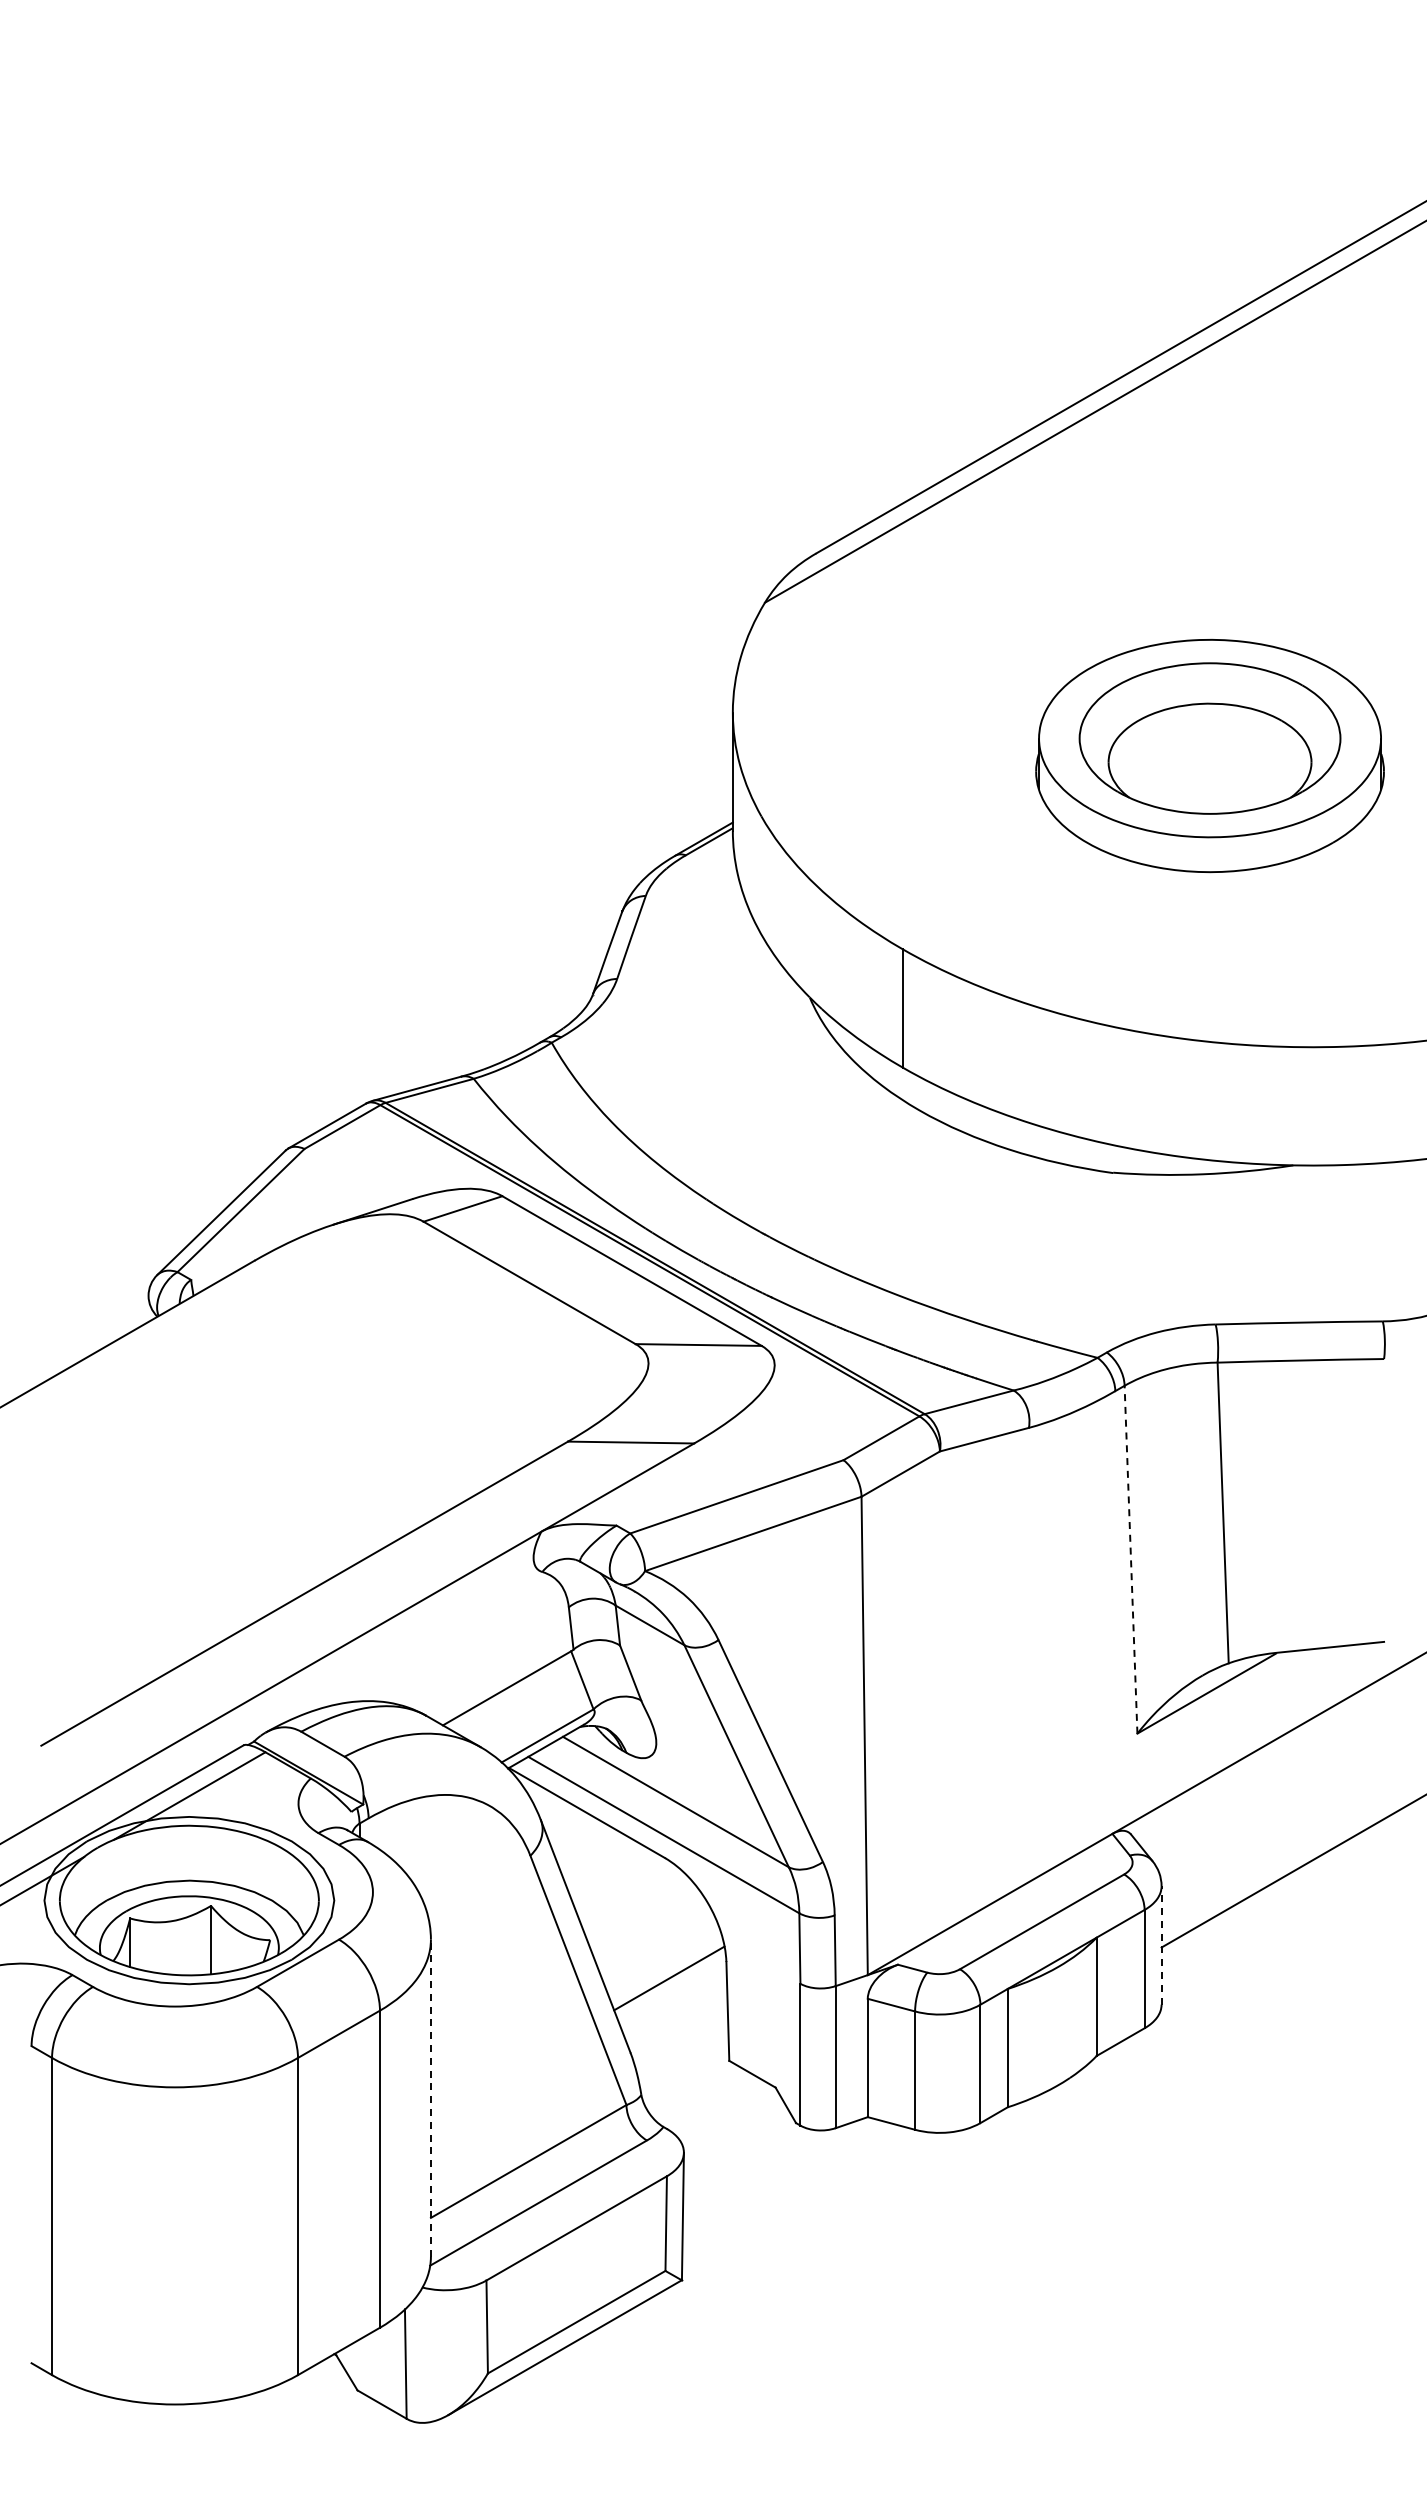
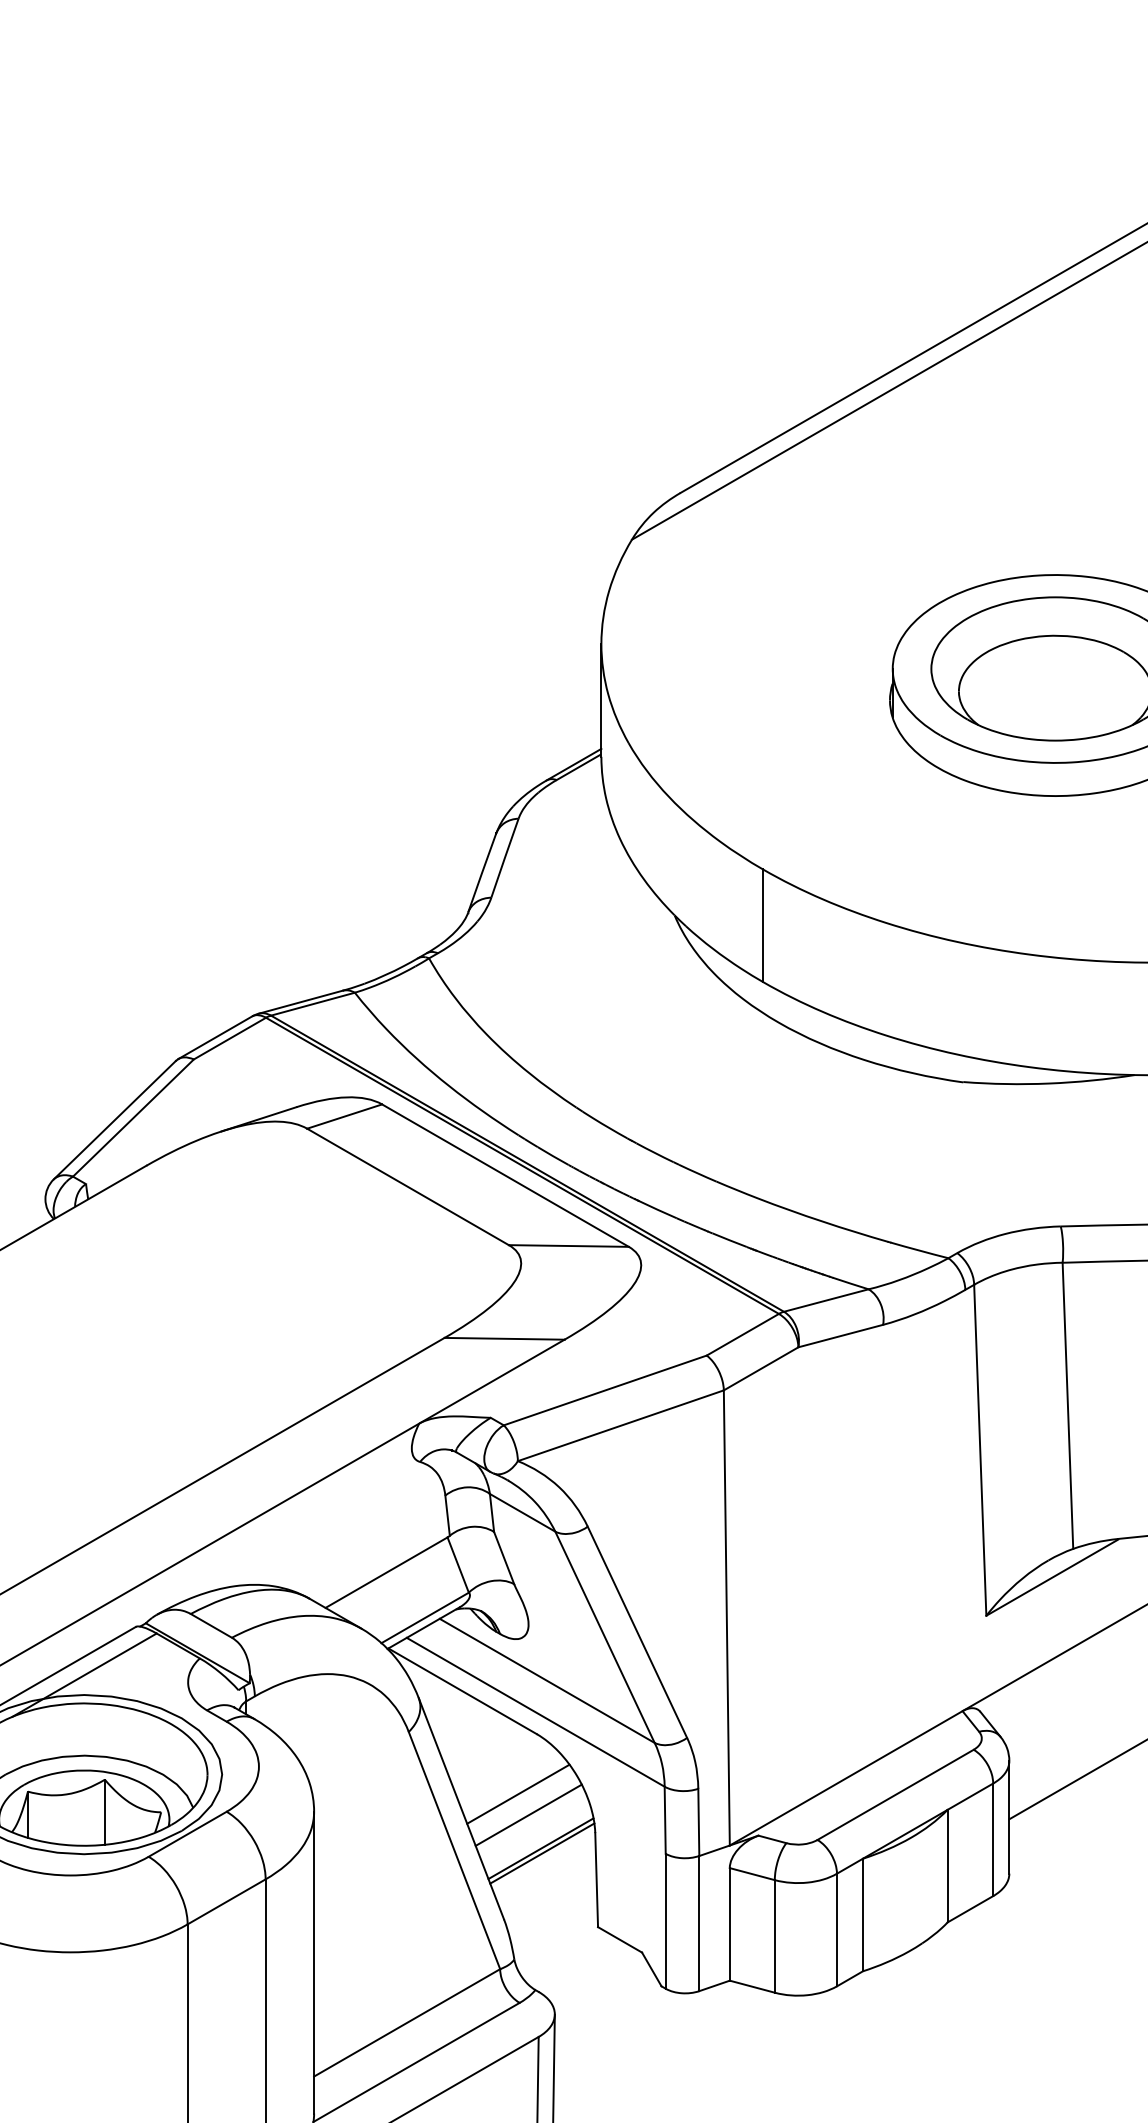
line: (1131, 1559) -> (980, 1450), dashed -> solid
line: (645, 1921) -> (518, 1794), added
line: (656, 1943) -> (528, 1815), added
line: (1161, 1944) -> (1009, 1816), dashed -> solid
line: (670, 1983) -> (542, 1853), added
line: (430, 2098) -> (313, 1962), dashed -> solid

